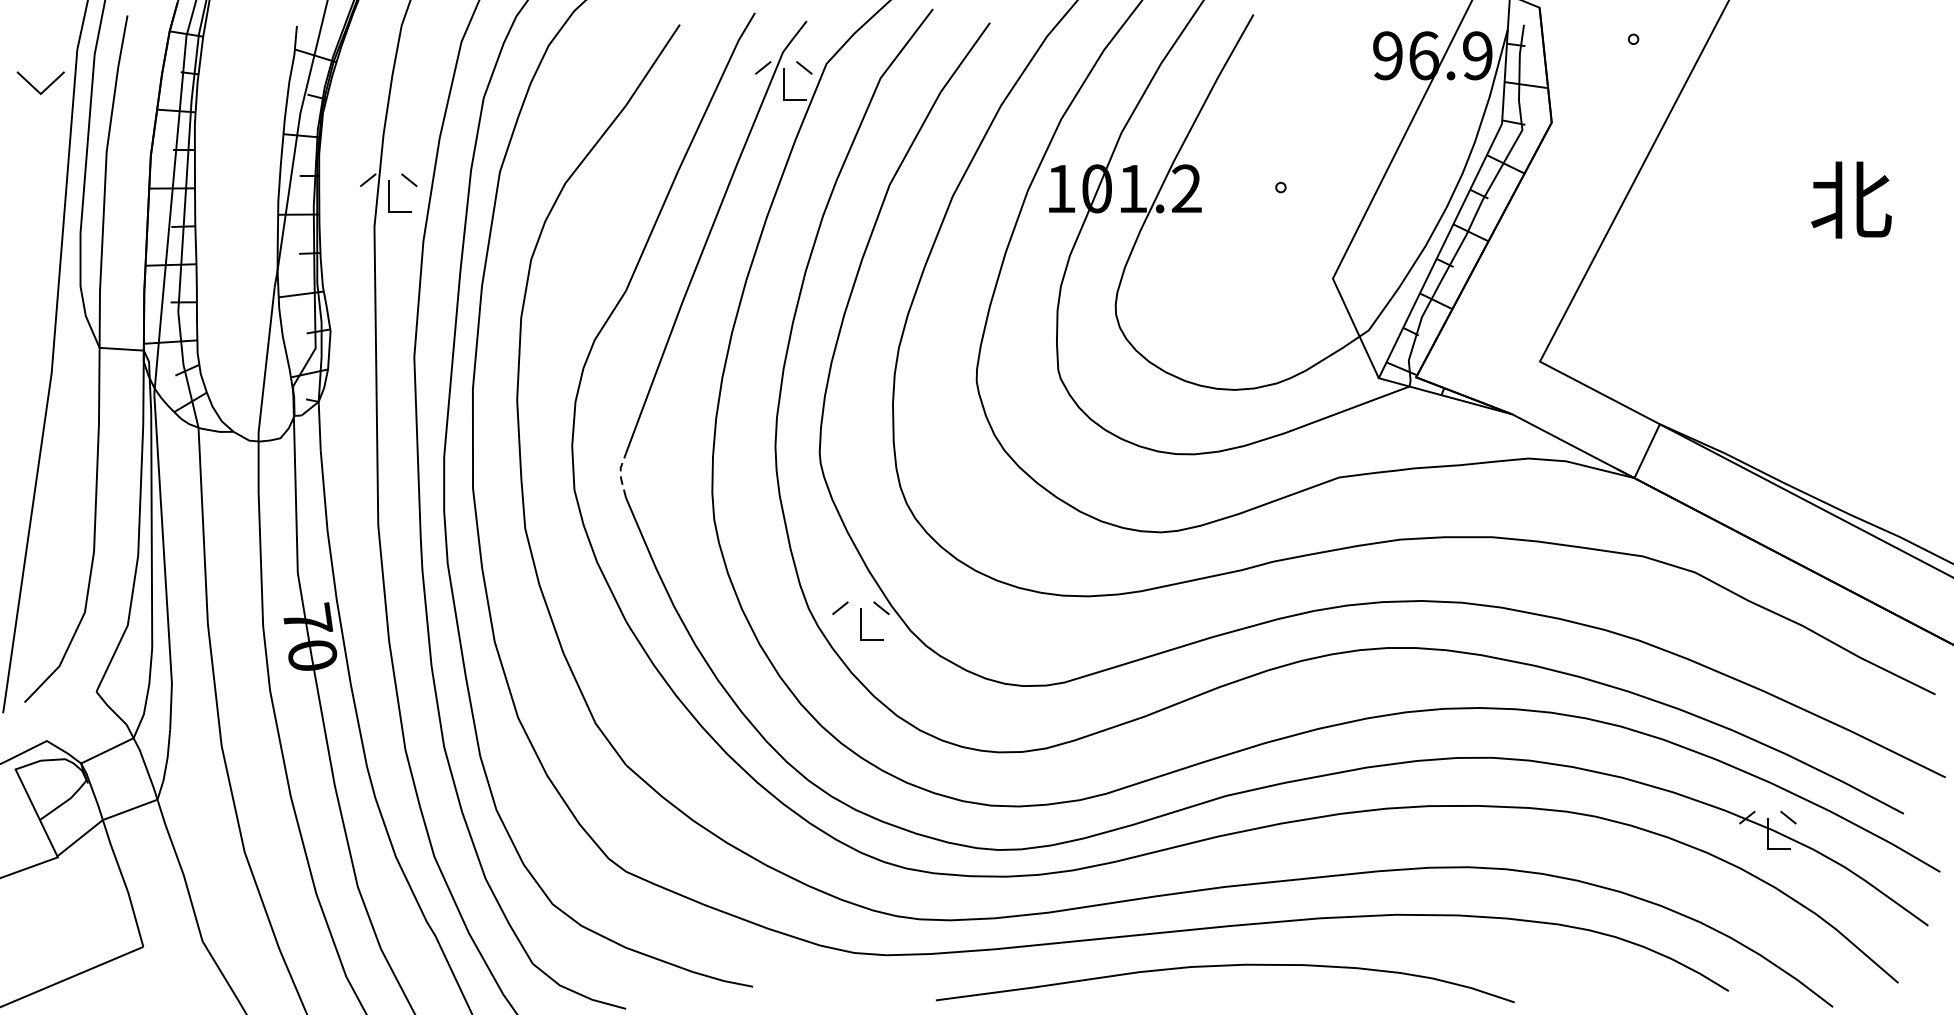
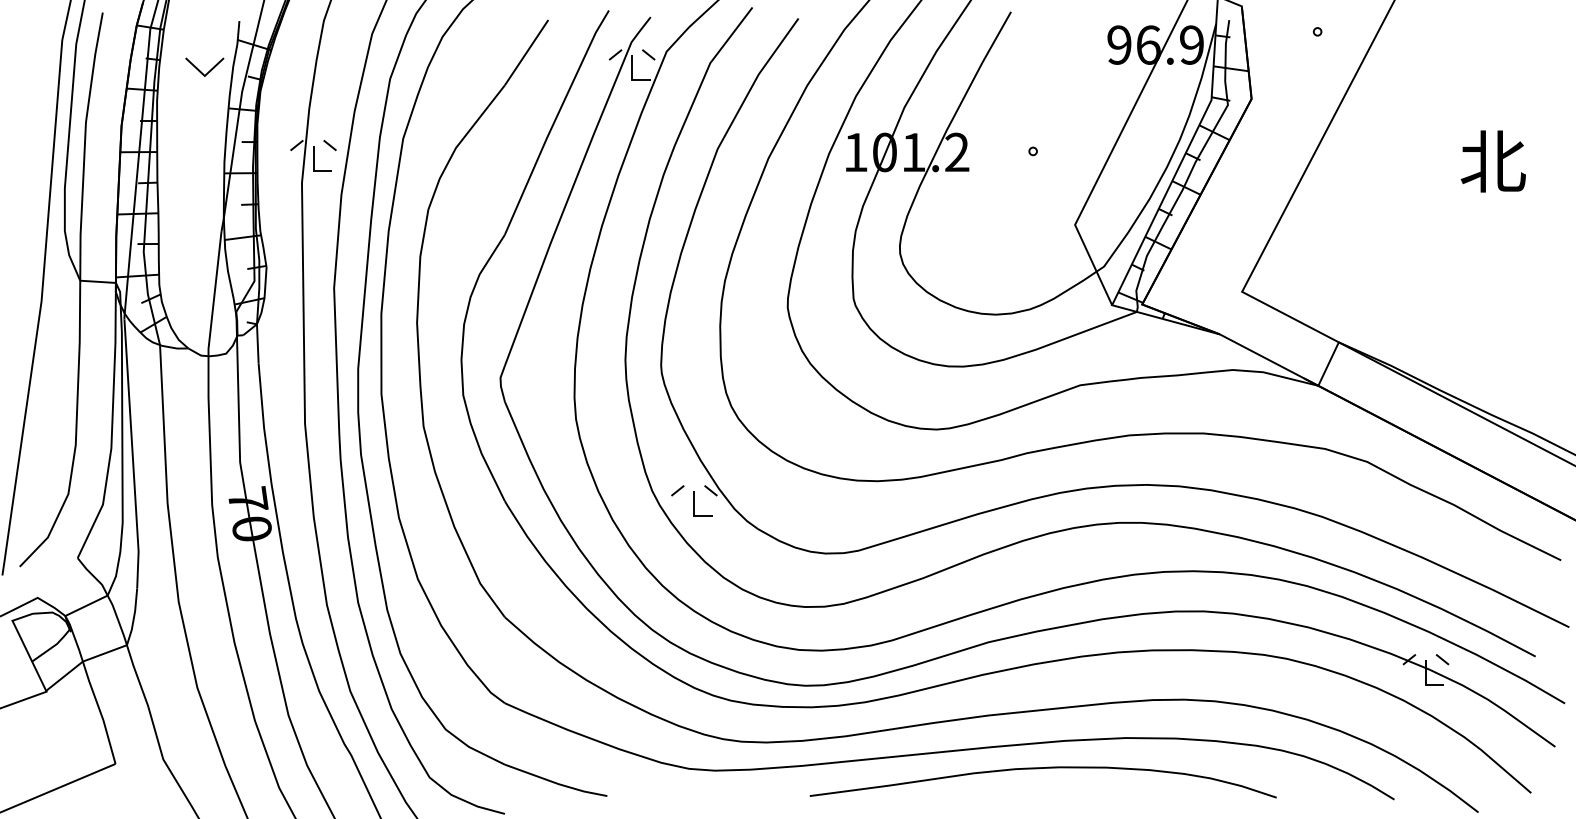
part: (40, 82) -> (204, 66), moved
line: (620, 475) -> (500, 383), dashed -> solid
curve: (1219, 967) -> (1038, 769), moved

